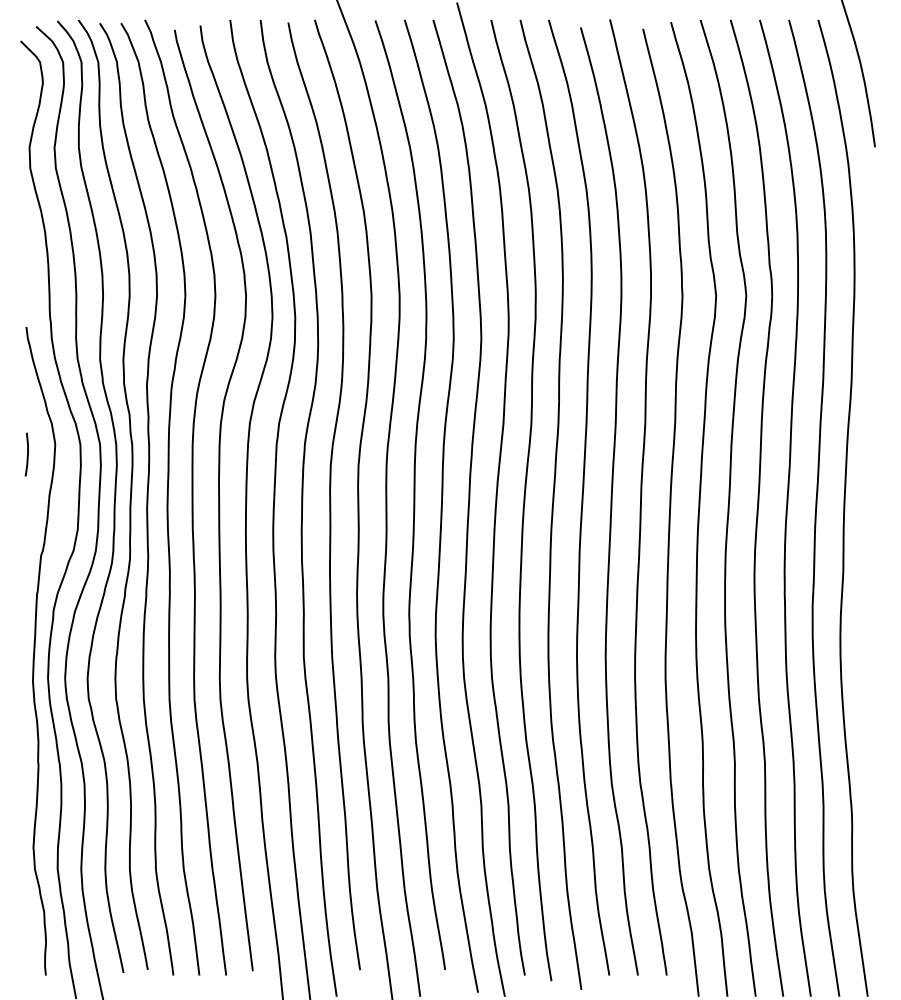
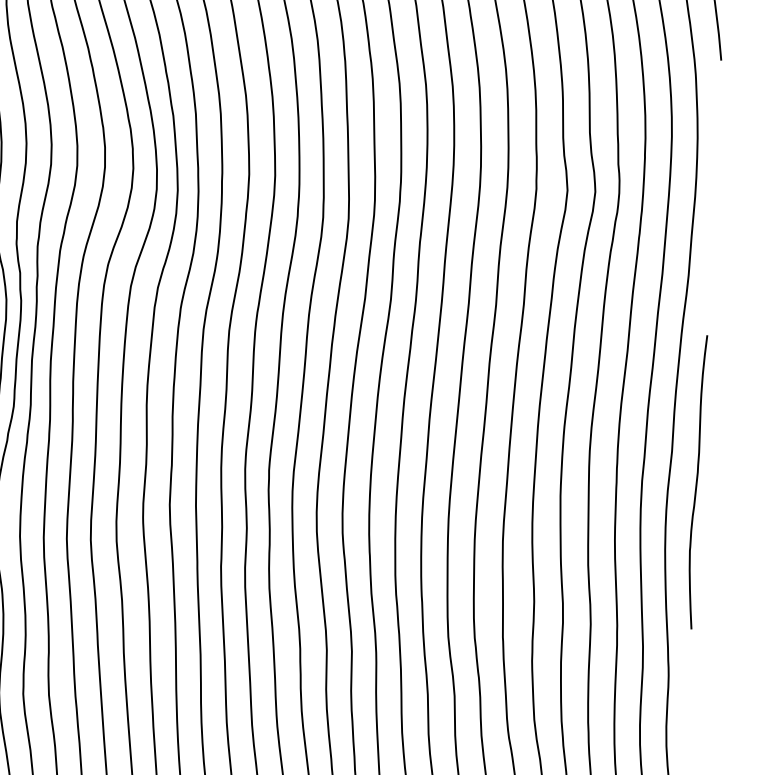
curve: (871, 603) -> (696, 481), added

